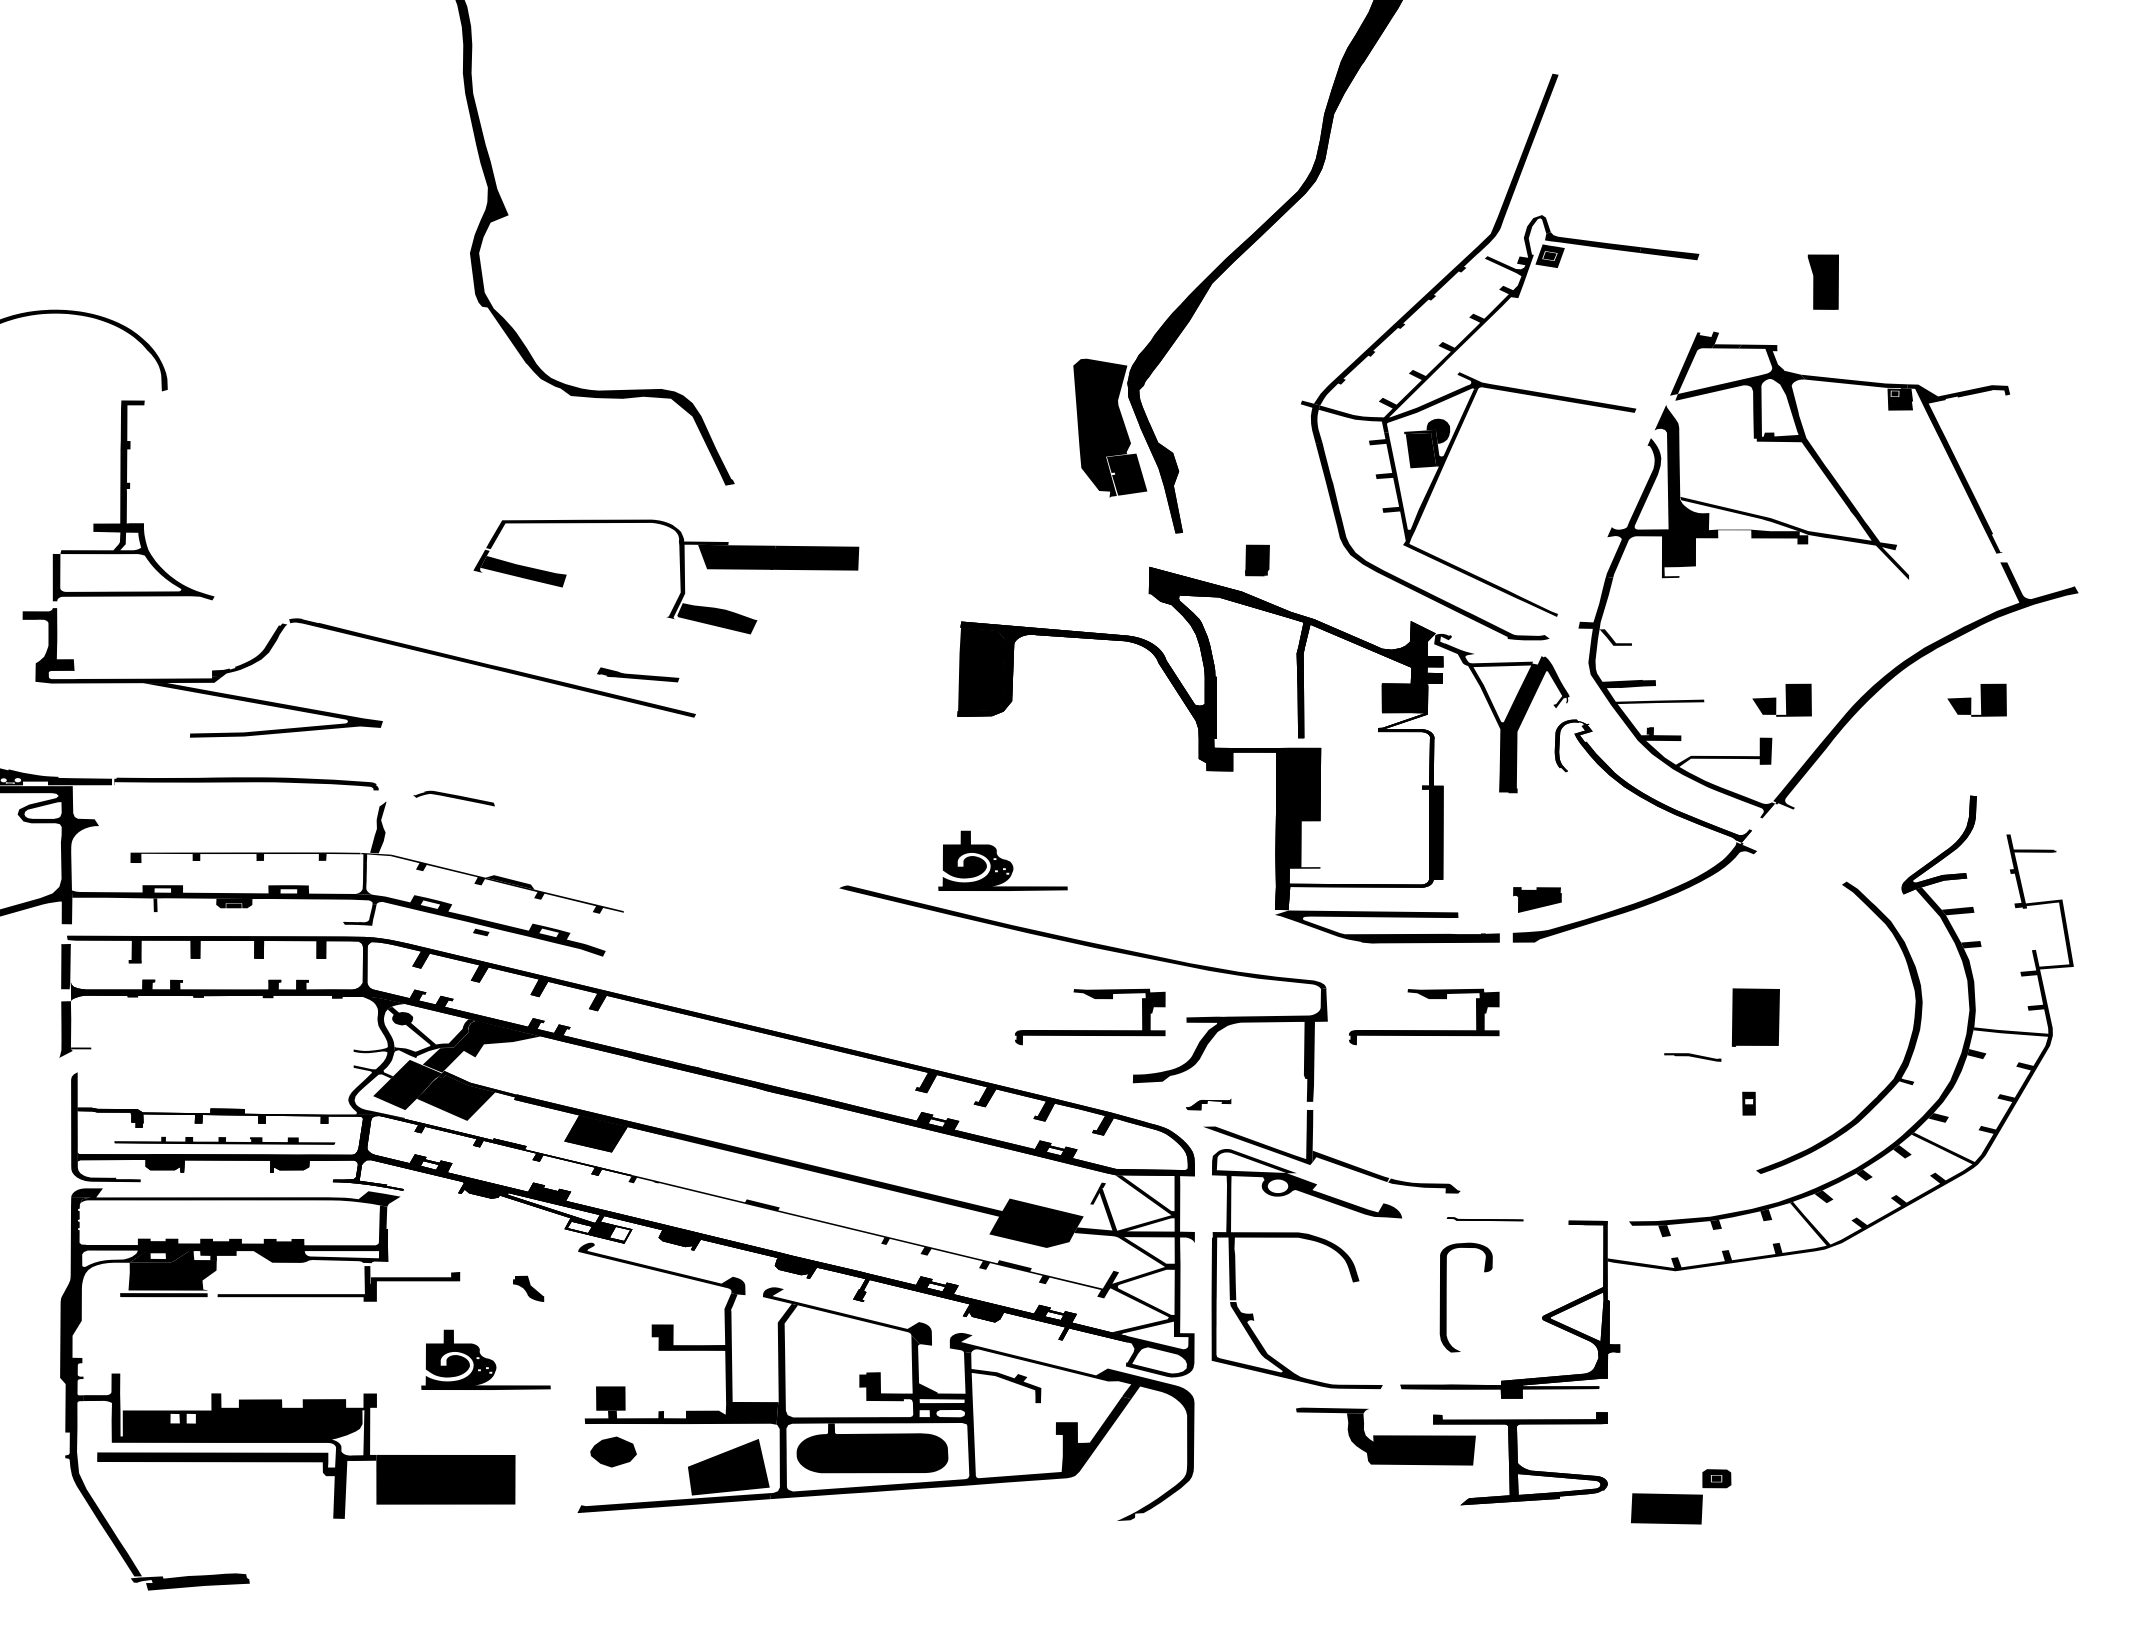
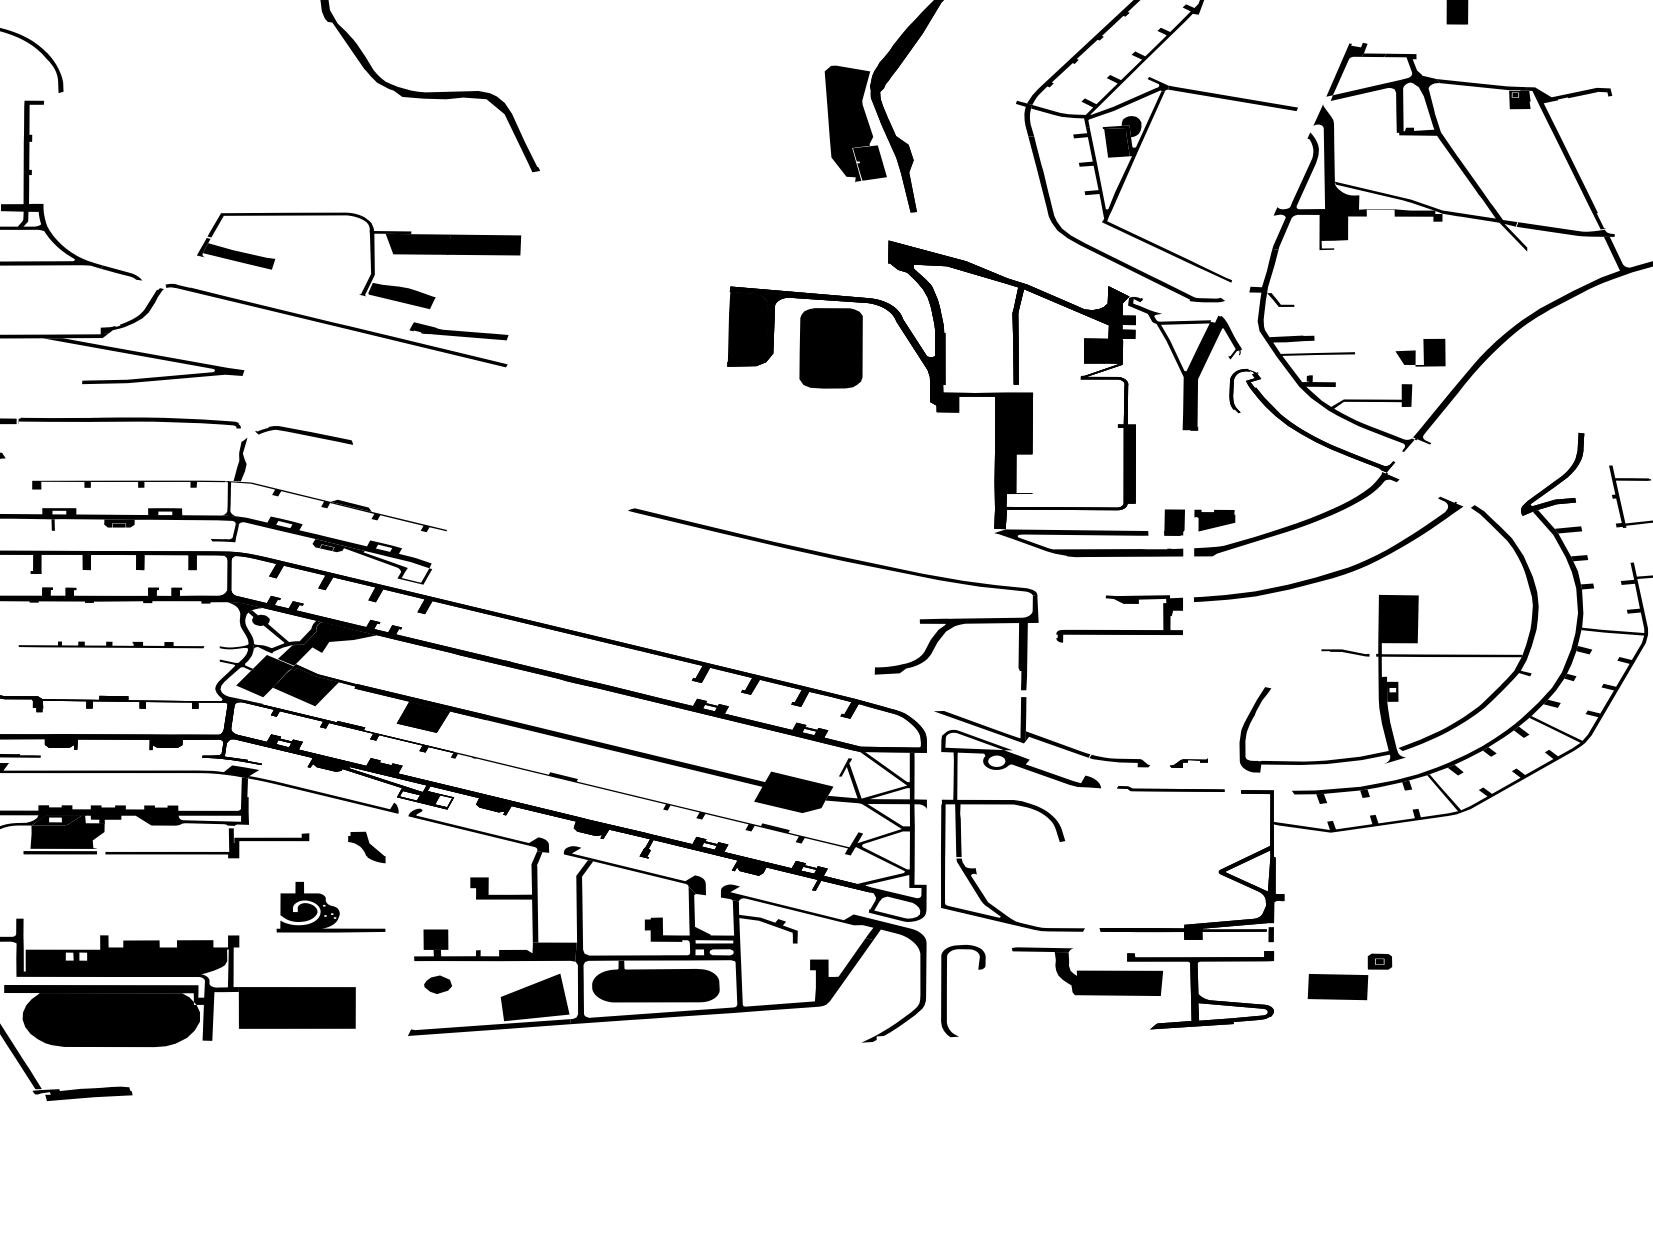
fill: (1954, 553) -> (1565, 229), added
part: (1257, 560) -> (1174, 522), moved
part: (680, 576) -> (370, 260), moved
fill: (236, 605) -> (121, 273), added
part: (637, 674) -> (458, 331), size x1.43
fill: (1080, 695) -> (830, 348), added
part: (1976, 699) -> (1583, 352), removed
part: (454, 798) -> (304, 435), size x1.43
part: (1002, 860) -> (765, 487), removed
fill: (534, 948) -> (371, 561), added
part: (1680, 960) -> (1335, 571), added
fill: (1980, 977) -> (1587, 585), added
part: (1090, 1030) -> (839, 630), removed
fill: (1960, 1086) -> (1570, 677), added
part: (1208, 1104) -> (1188, 763), moved
fill: (1734, 1122) -> (1380, 707), added
part: (224, 1140) -> (111, 644), moved
part: (1484, 1218) -> (1170, 788), size x1.67
fill: (476, 1225) -> (323, 794), added
part: (528, 1288) -> (366, 847), size x1.43
part: (1446, 1297) -> (946, 990), moved
fill: (1604, 1392) -> (1271, 934), added
part: (612, 1452) -> (437, 985), size x0.71
fill: (224, 1494) -> (111, 1020), added
part: (1681, 1496) -> (1350, 976), moved

